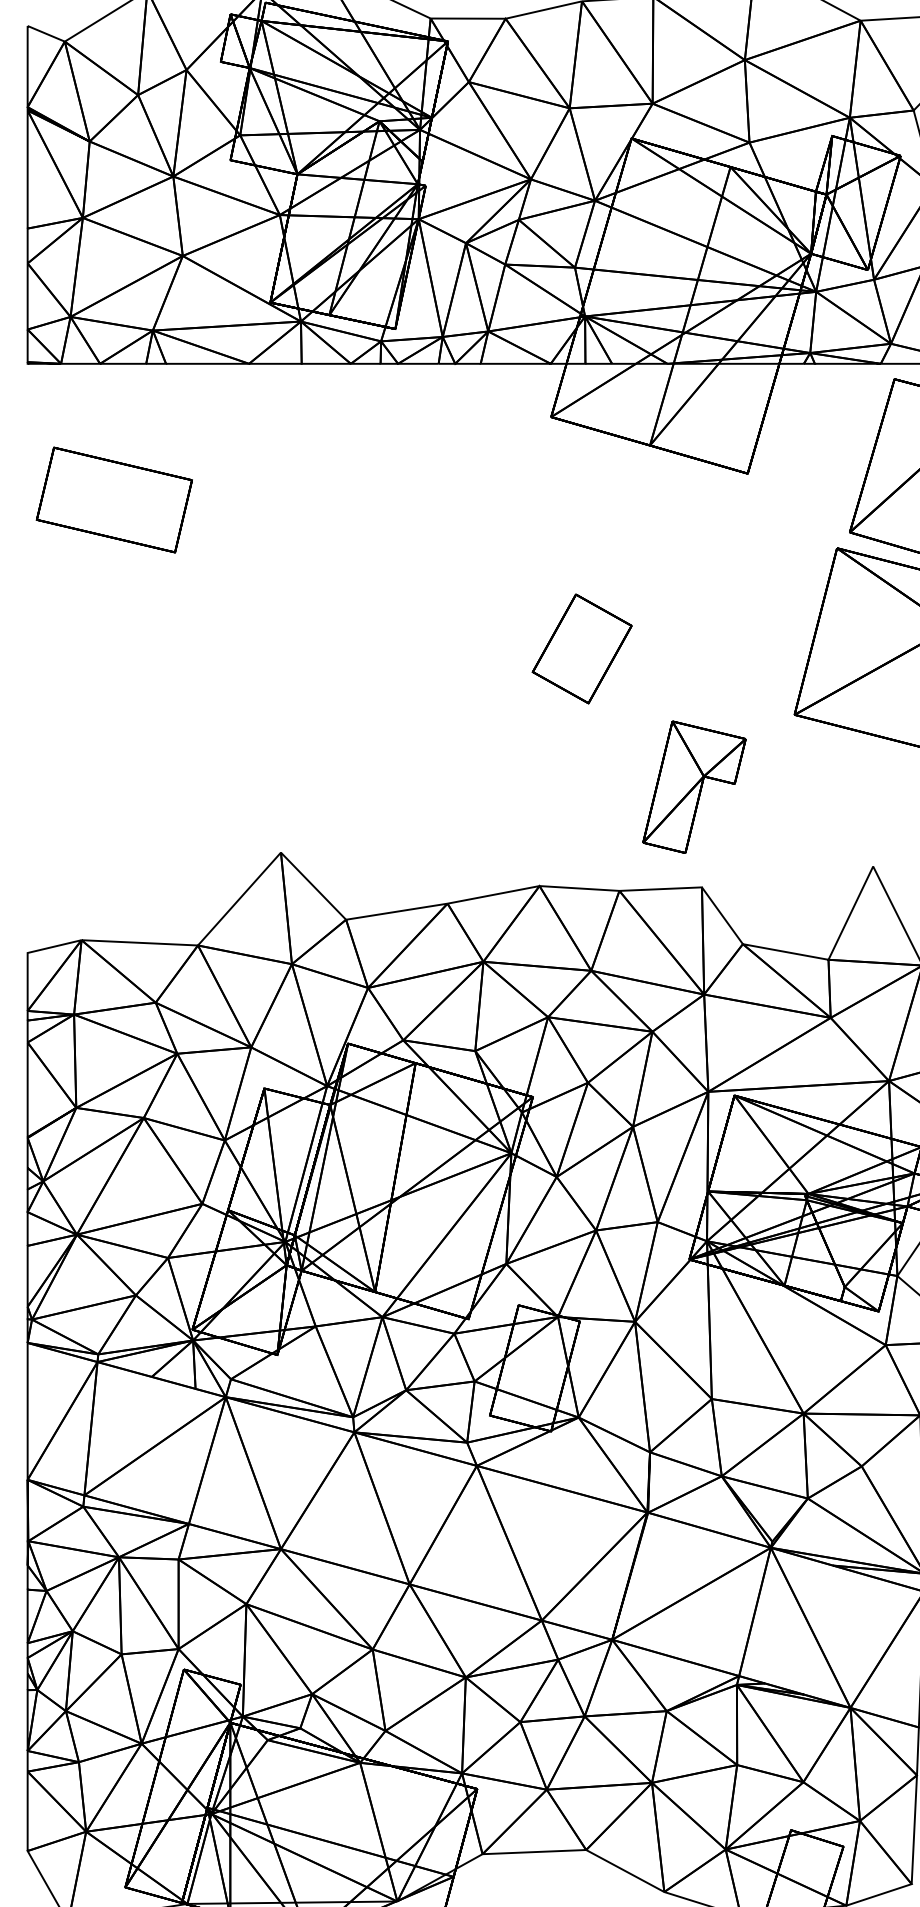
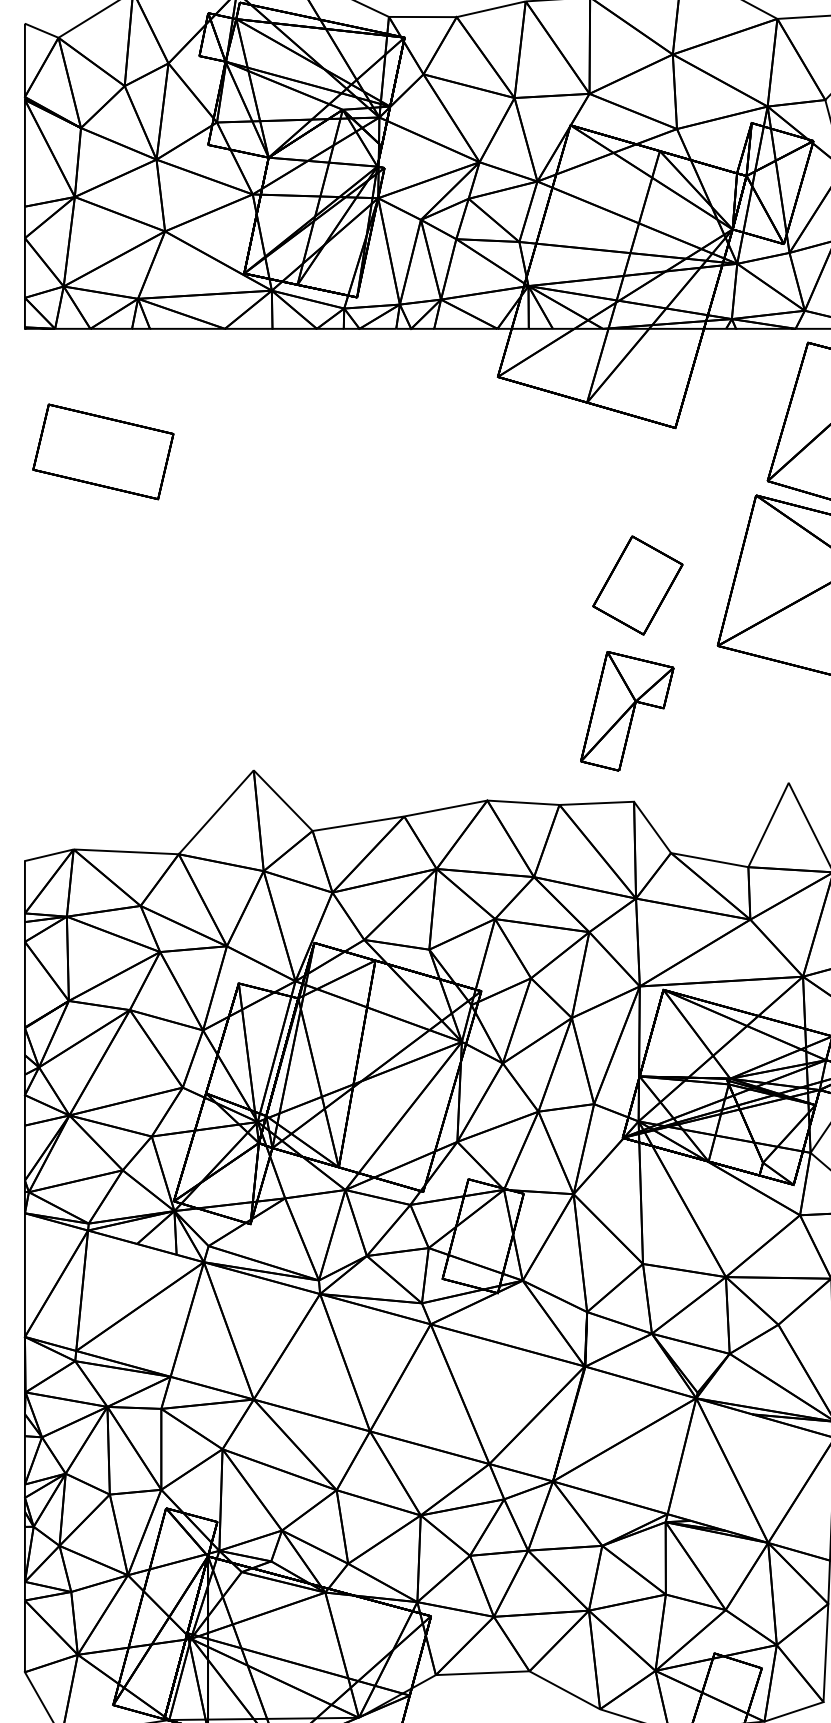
part: (581, 648) -> (637, 585), moved

